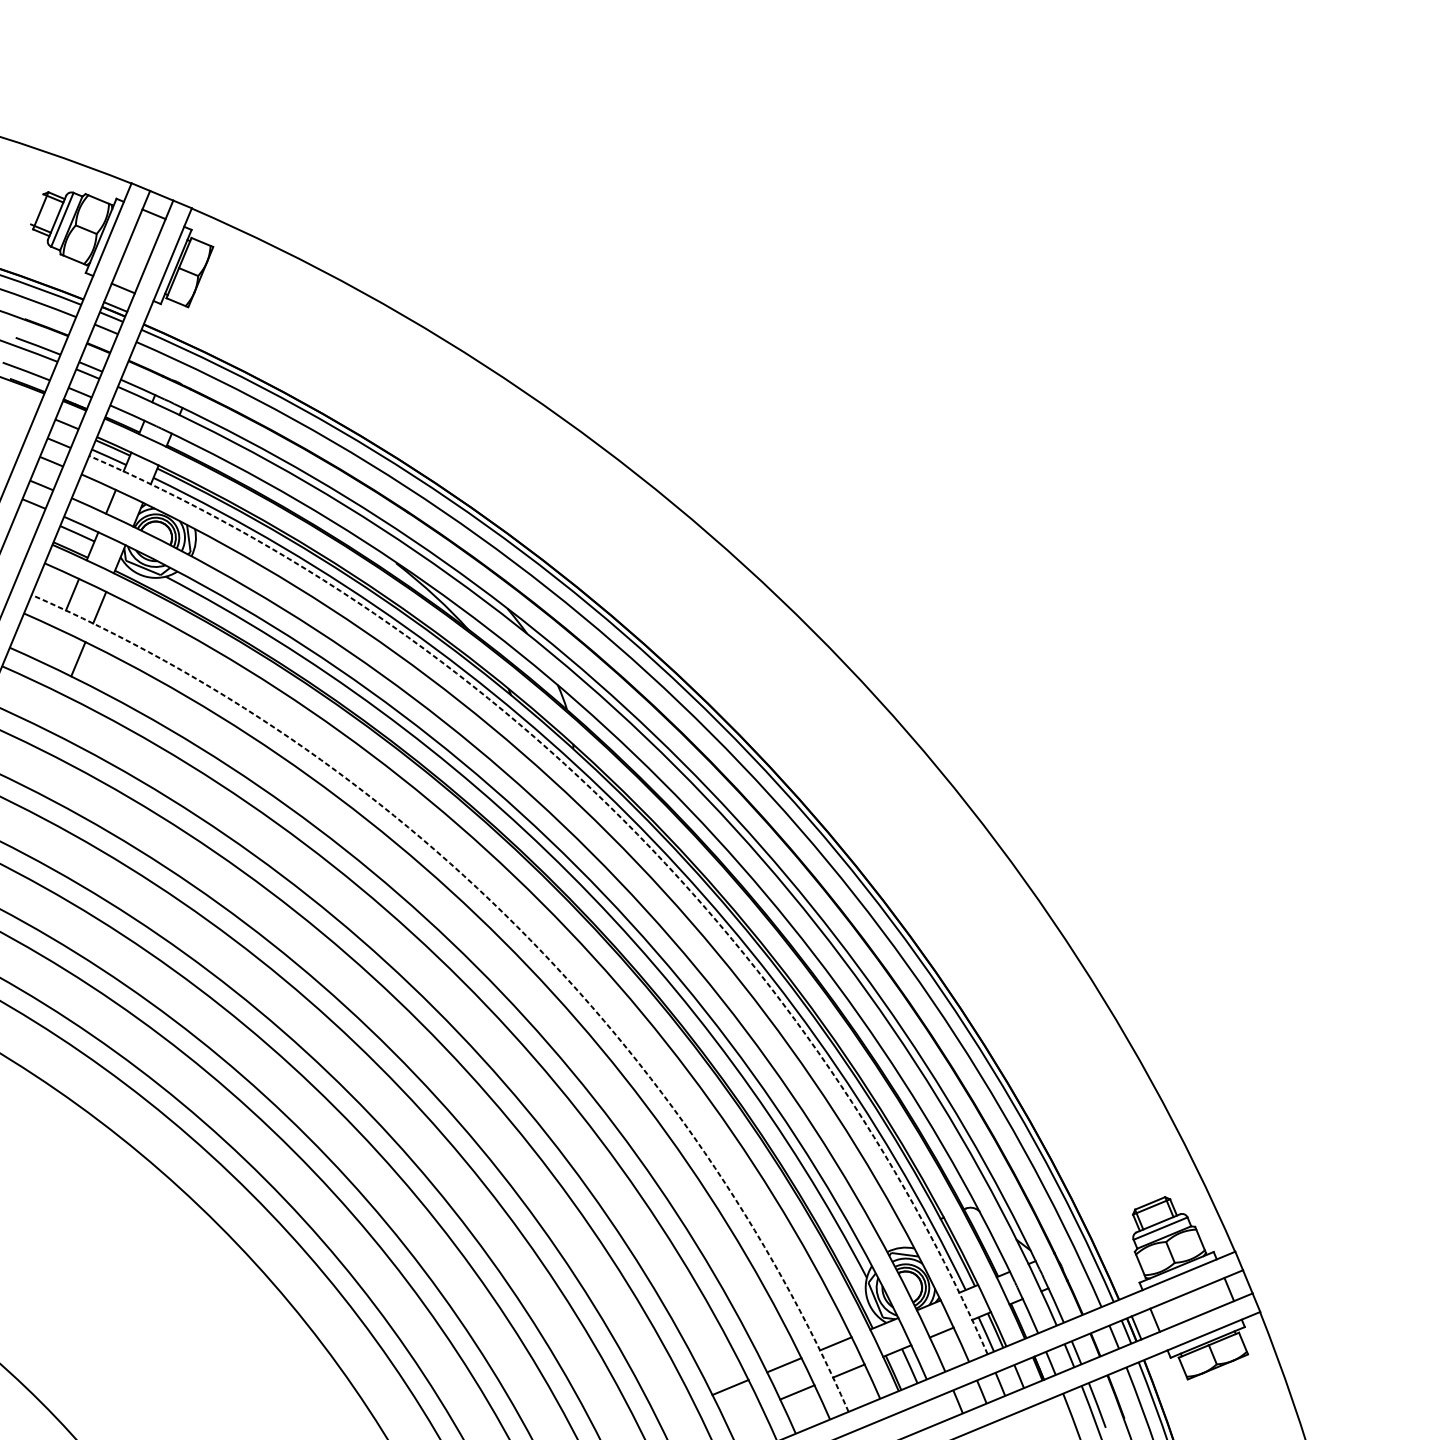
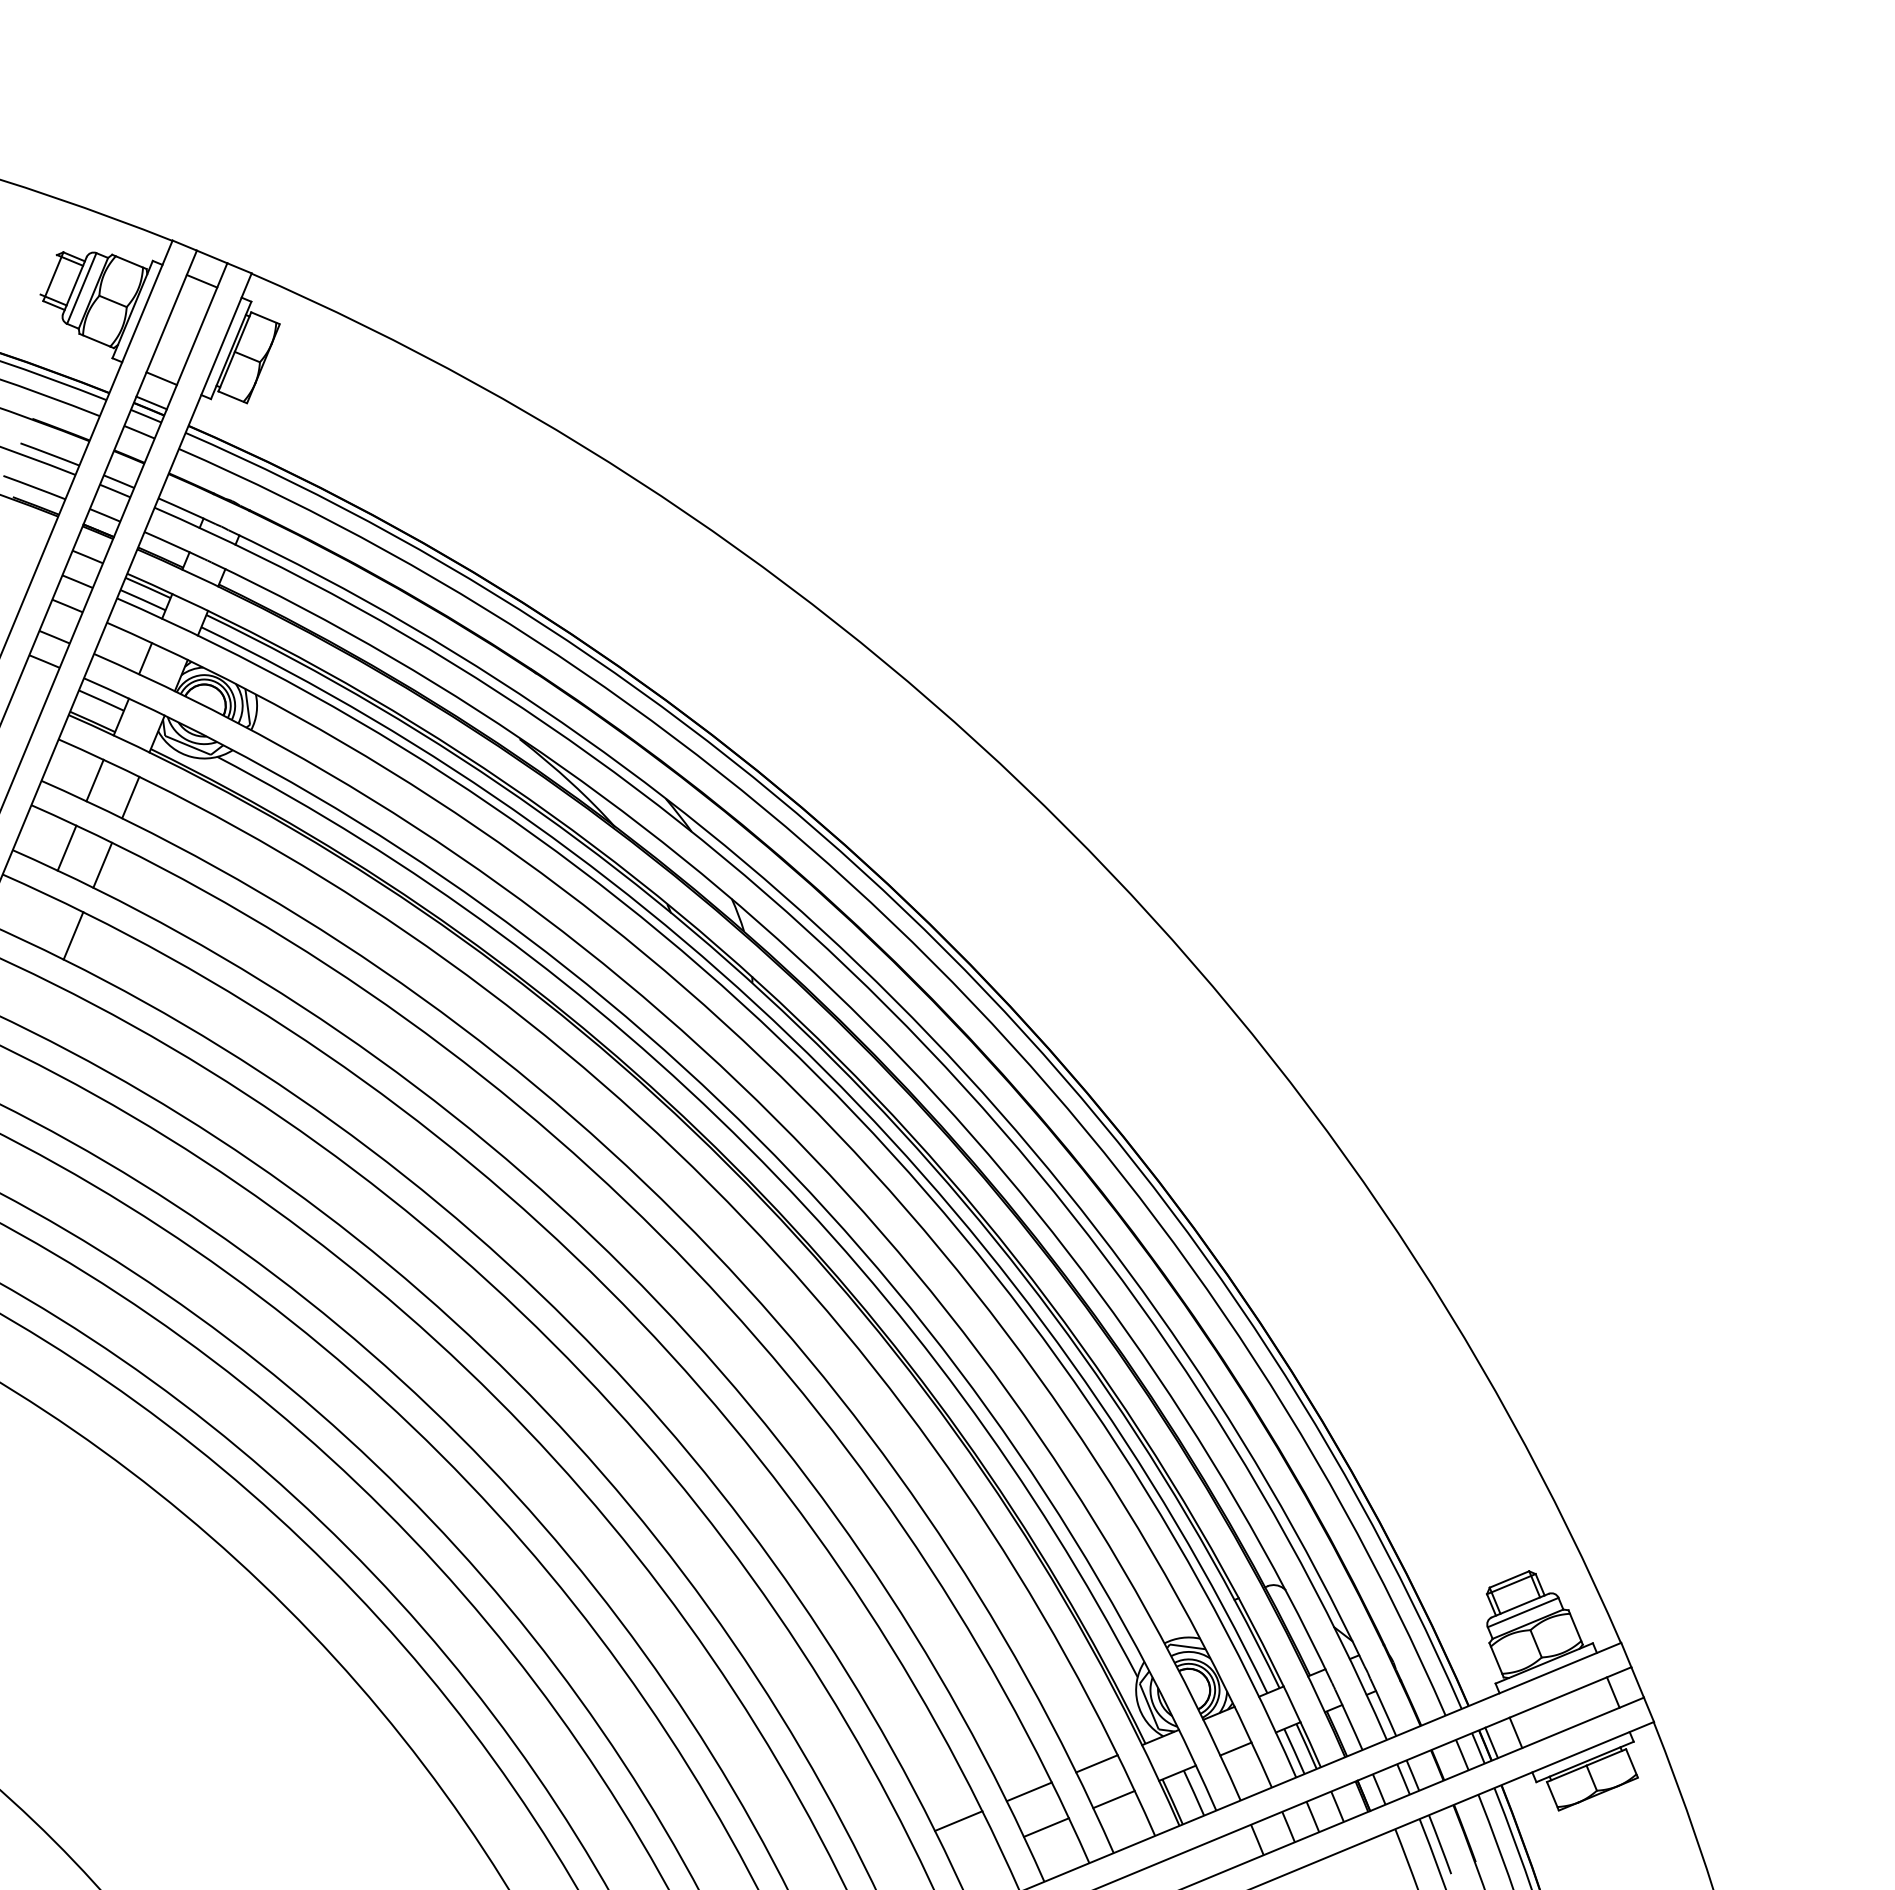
line: (50, 645) -> (66, 847), added
line: (56, 712) -> (73, 935), added
arc: (623, 820) -> (818, 1076), dashed -> solid
arc: (517, 926) -> (678, 1216), dashed -> solid

